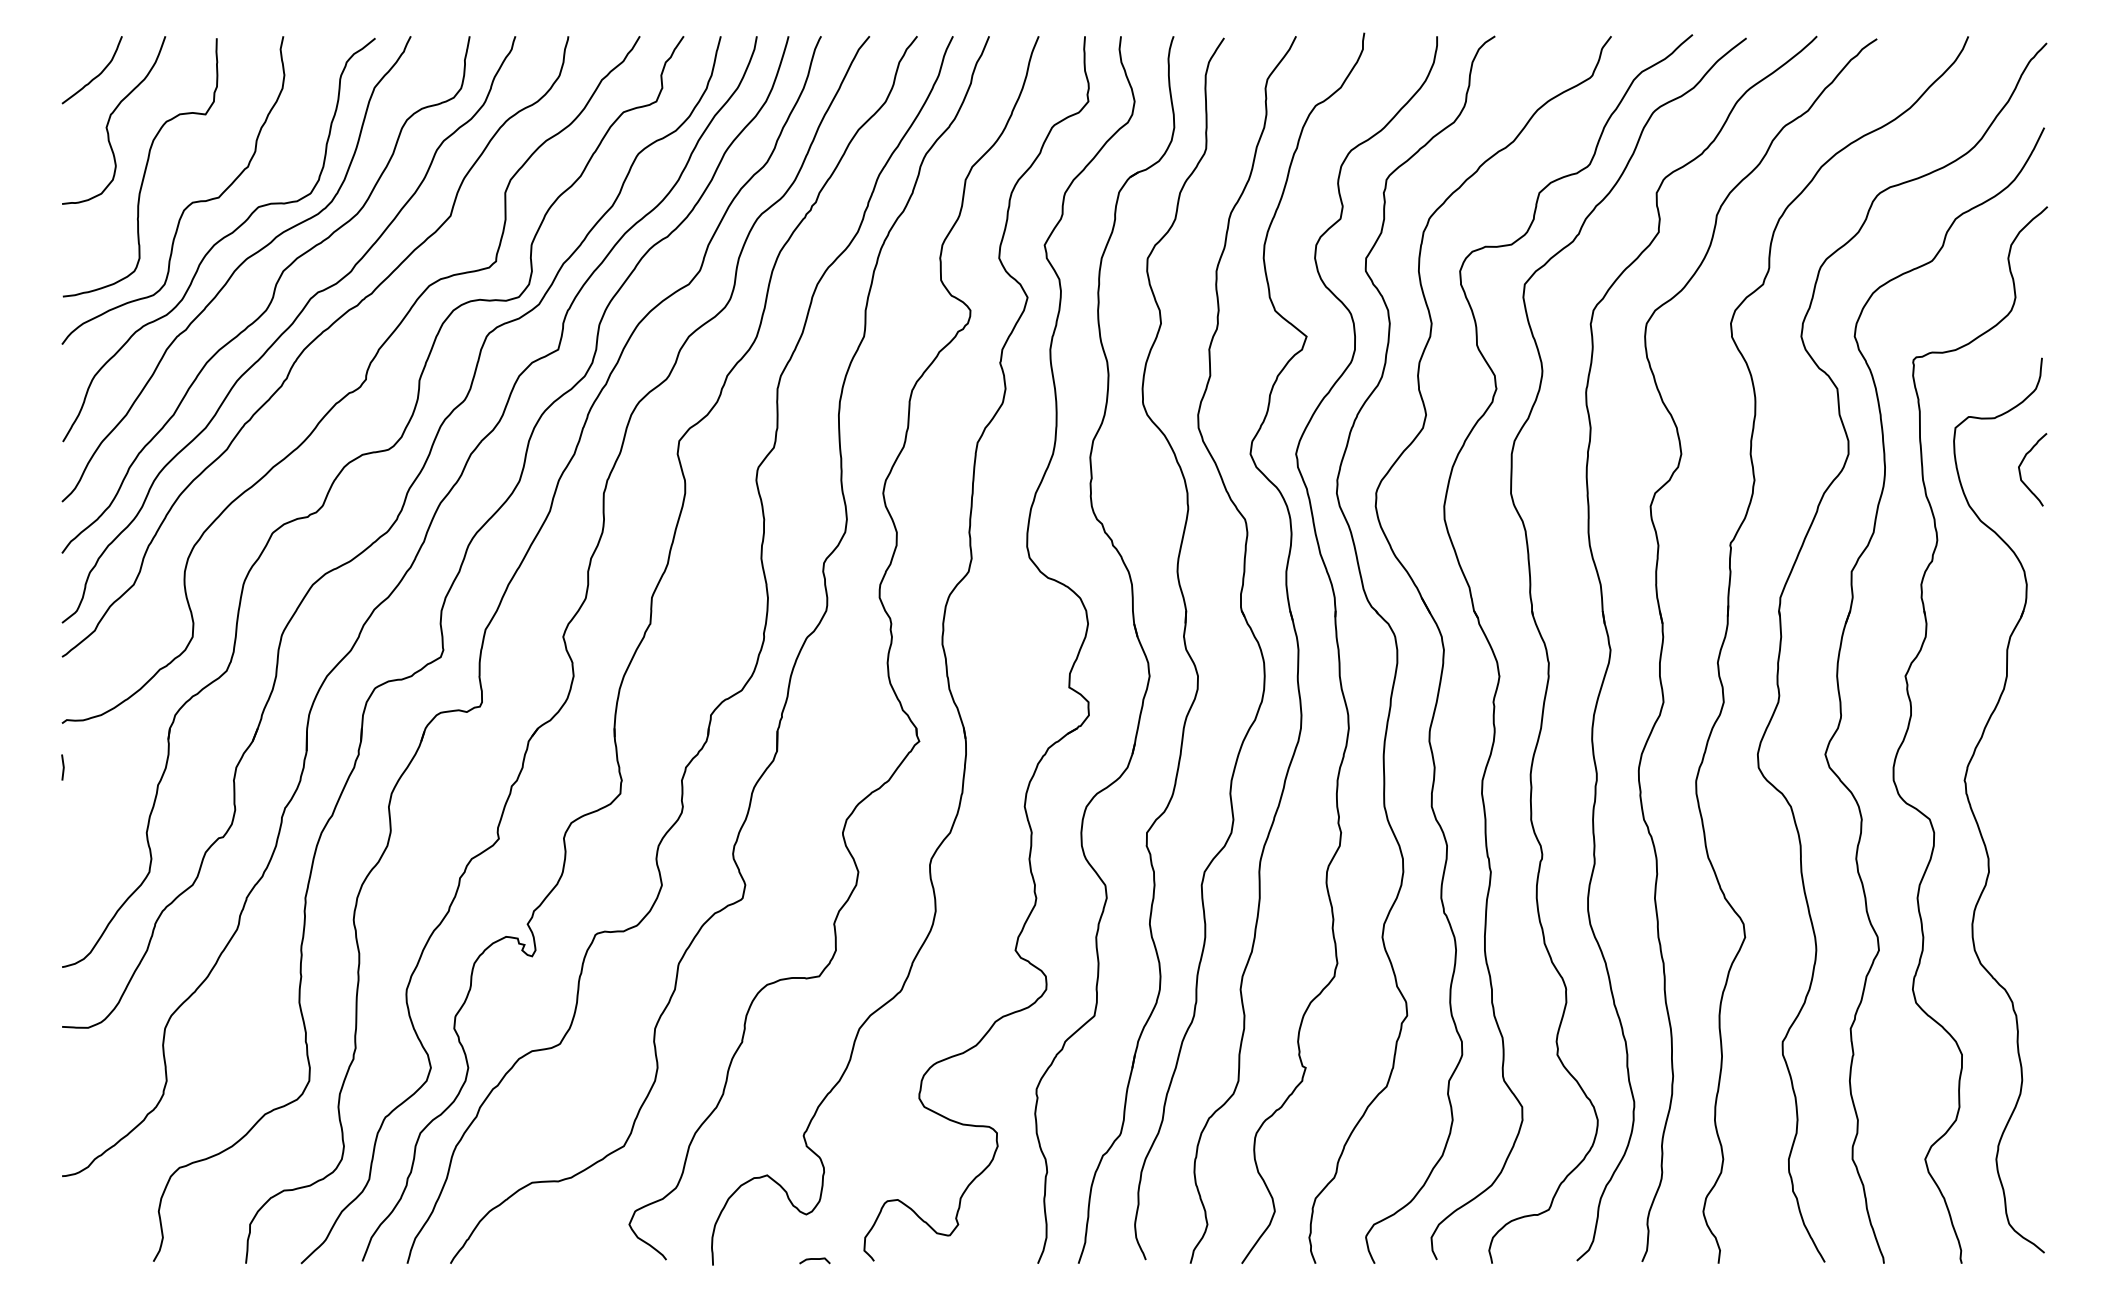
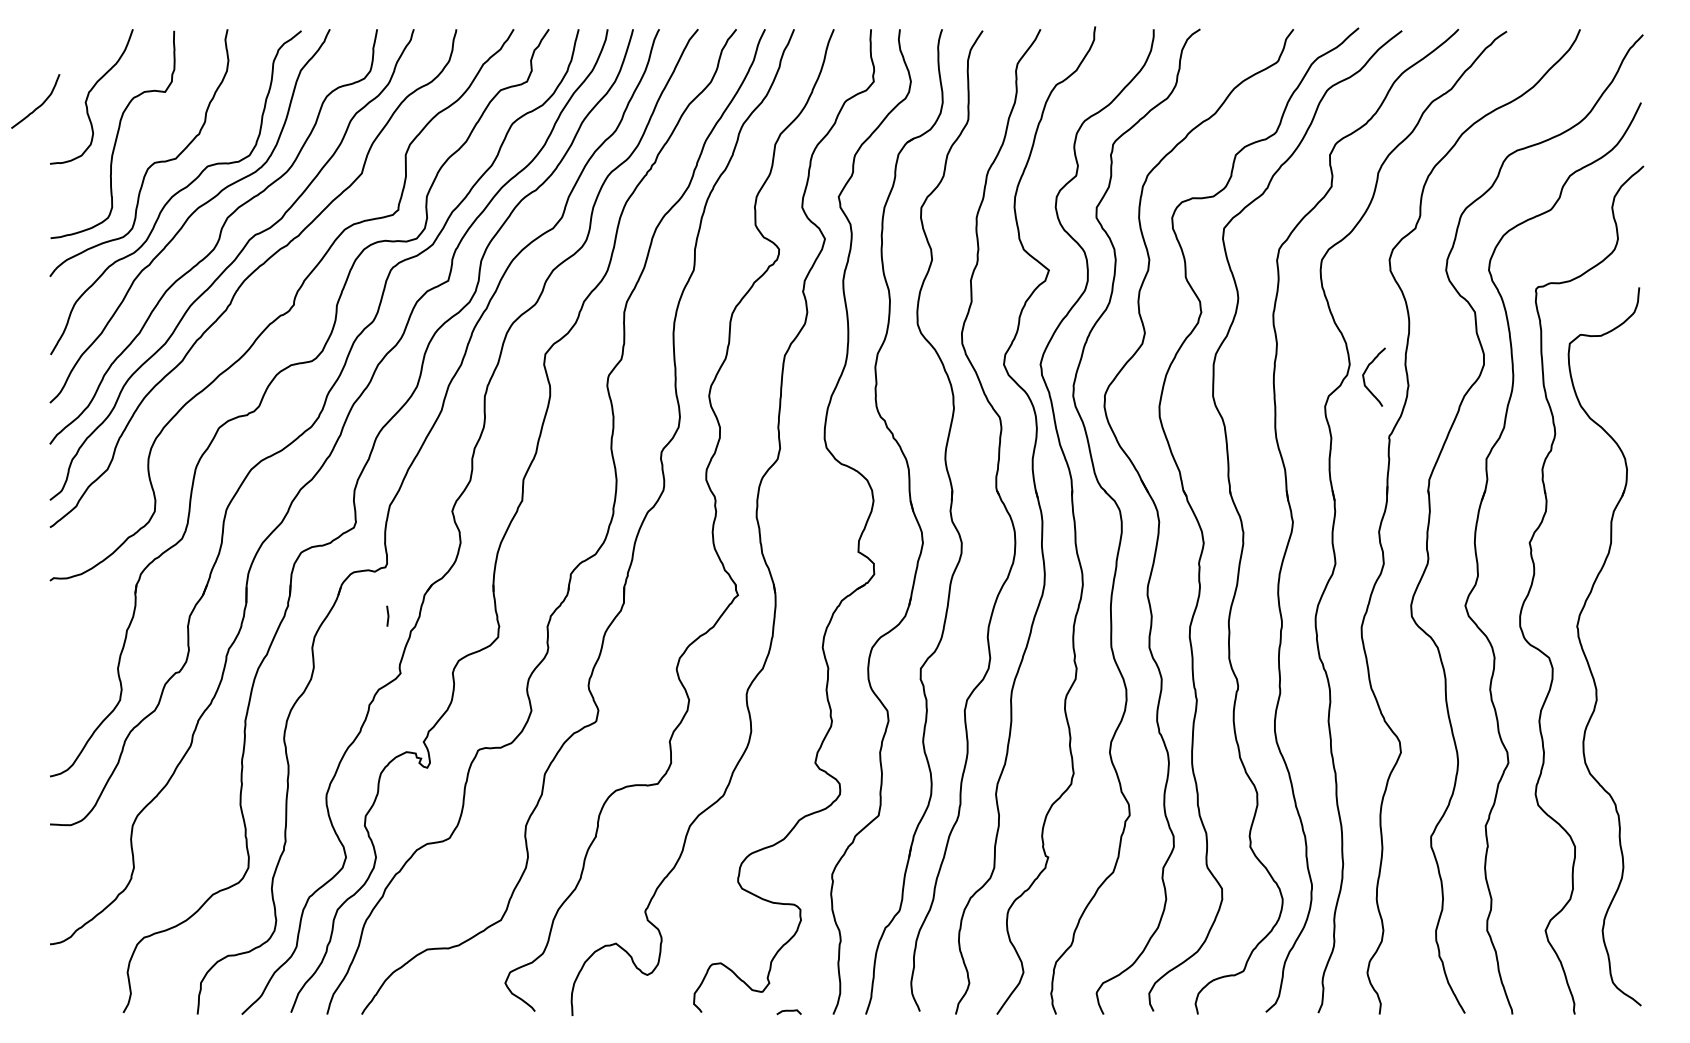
curve: (96, 75) -> (39, 105), moved
curve: (2022, 463) -> (1365, 372), moved
line: (62, 767) -> (387, 616), moved
curve: (814, 1259) -> (788, 1011), moved

